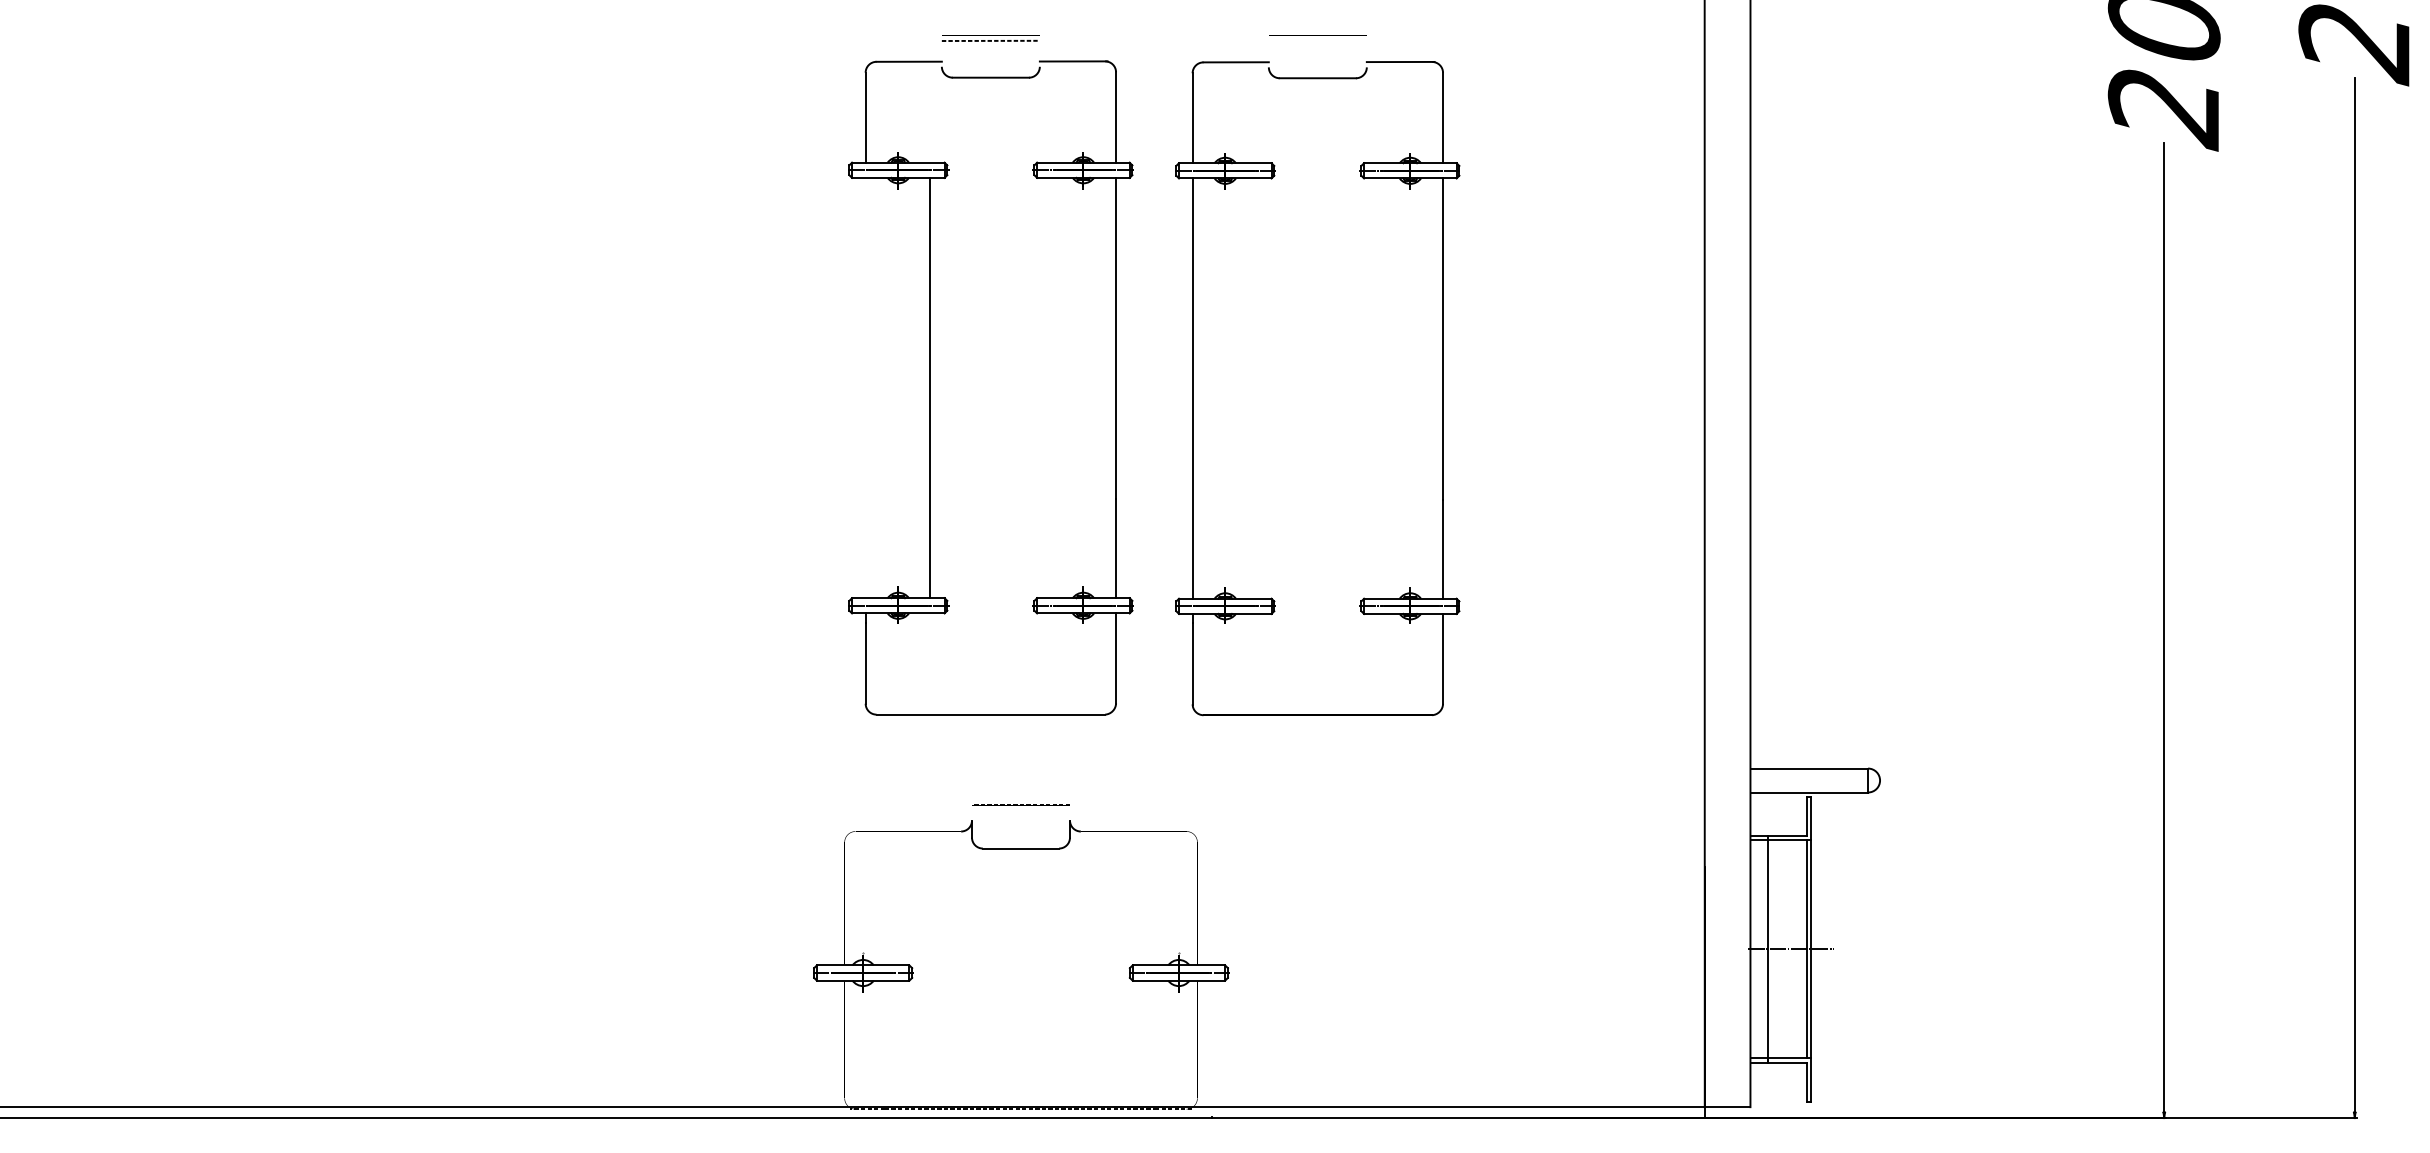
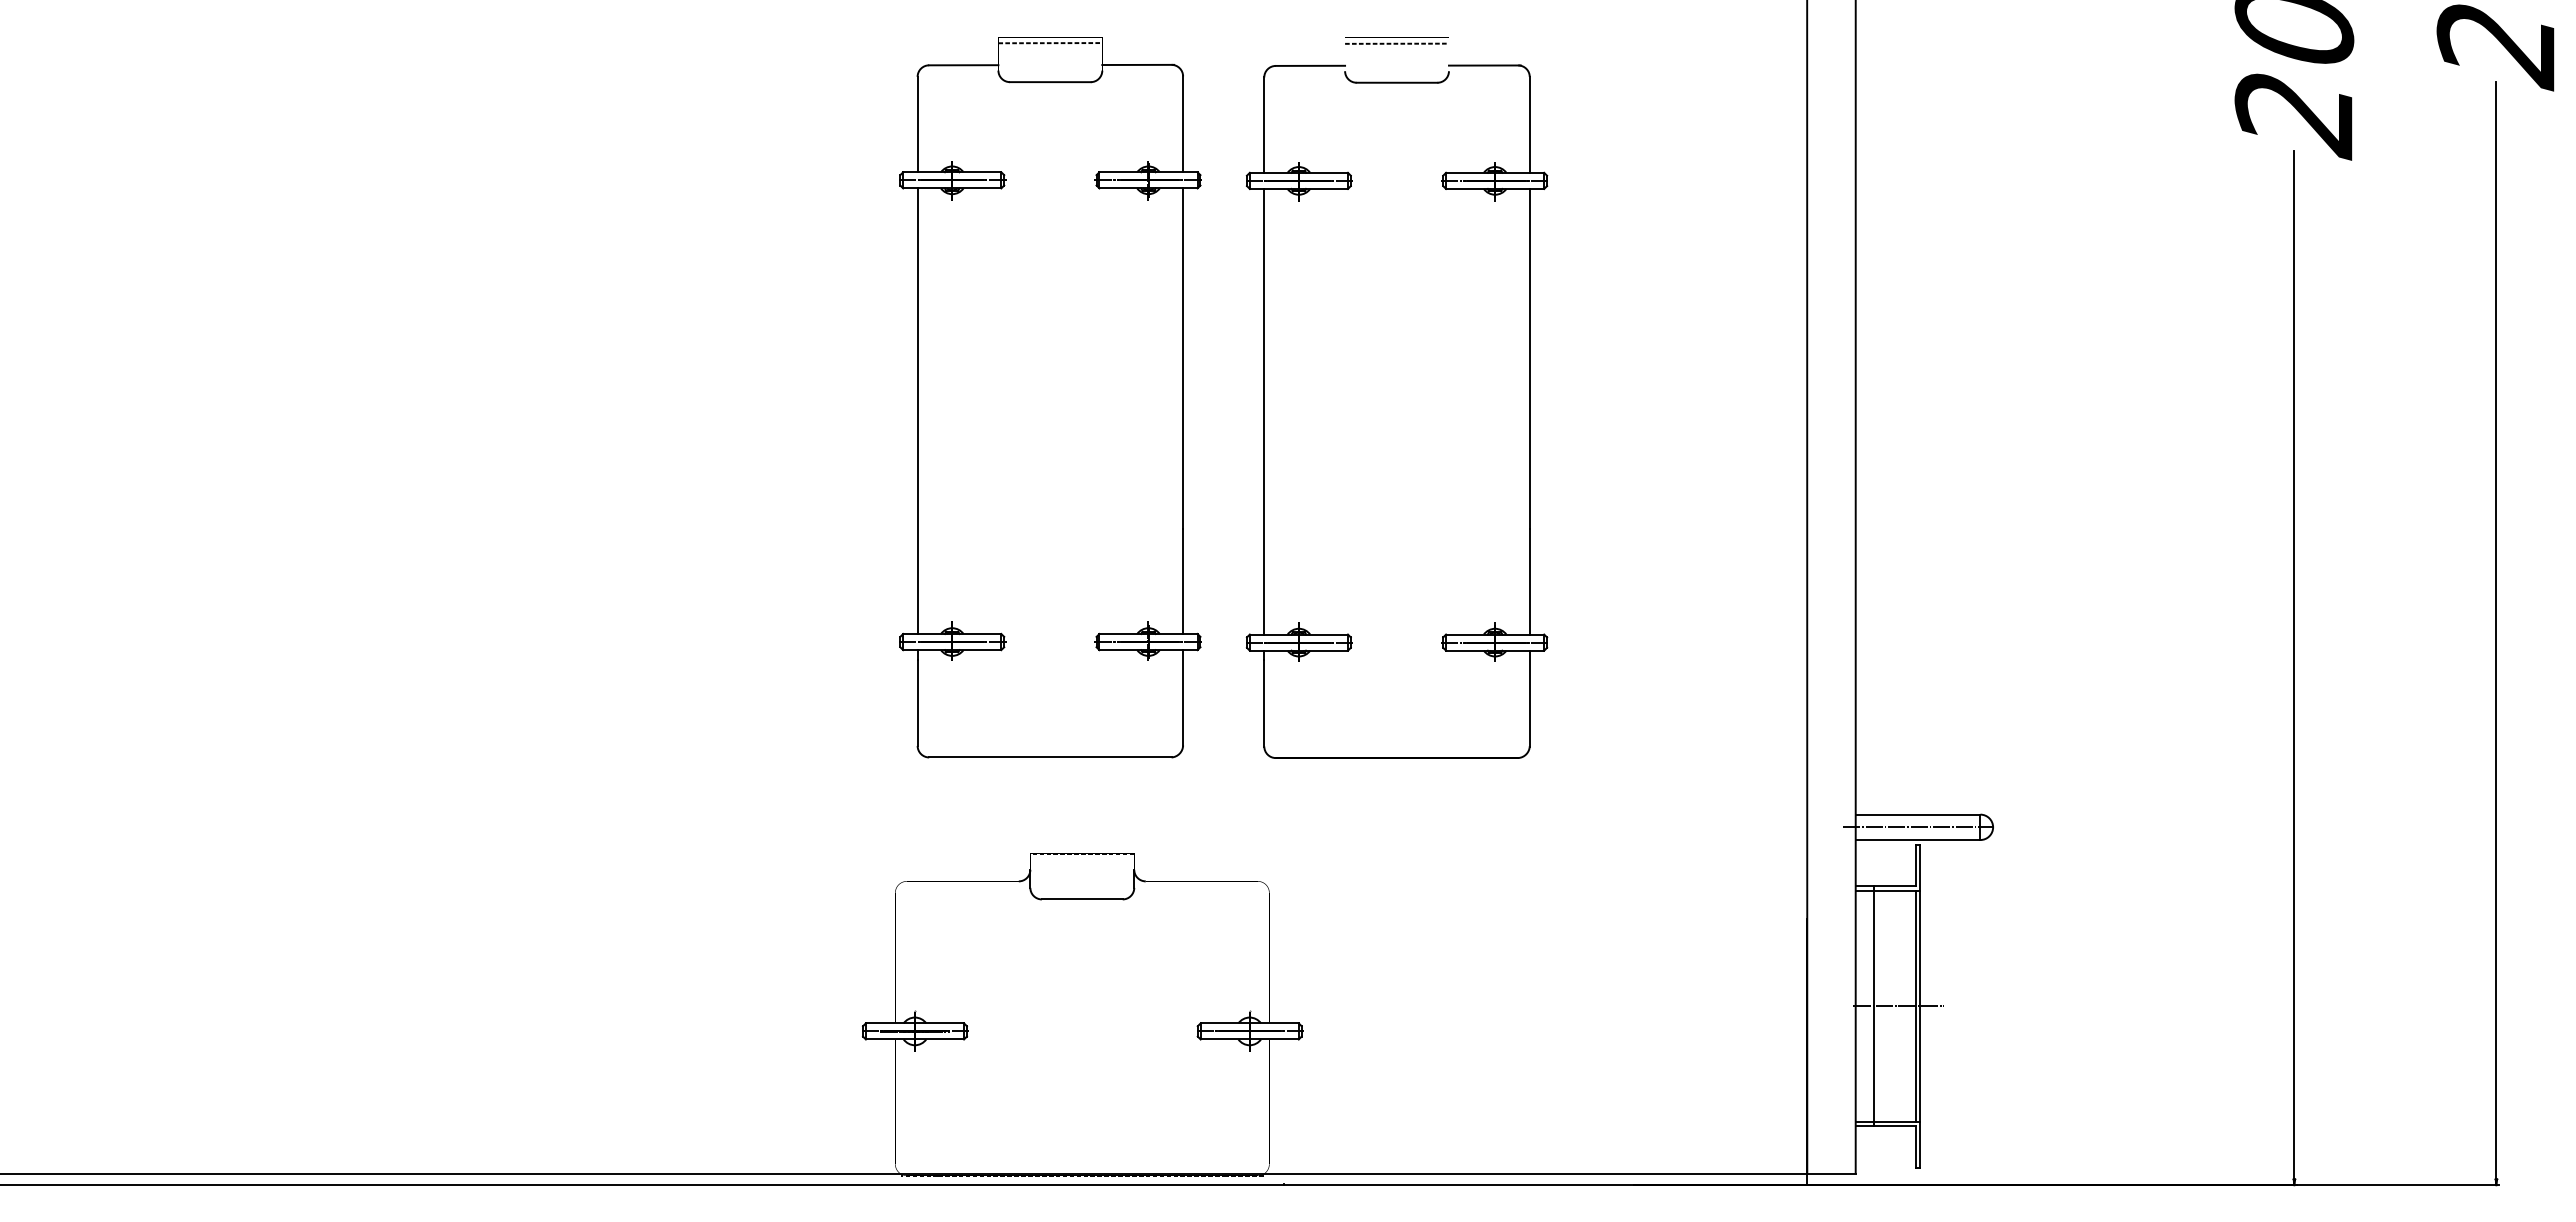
line: (1317, 41) -> (1396, 43), added
line: (929, 387) -> (917, 410), moved
line: (1809, 780) -> (1918, 827), added

